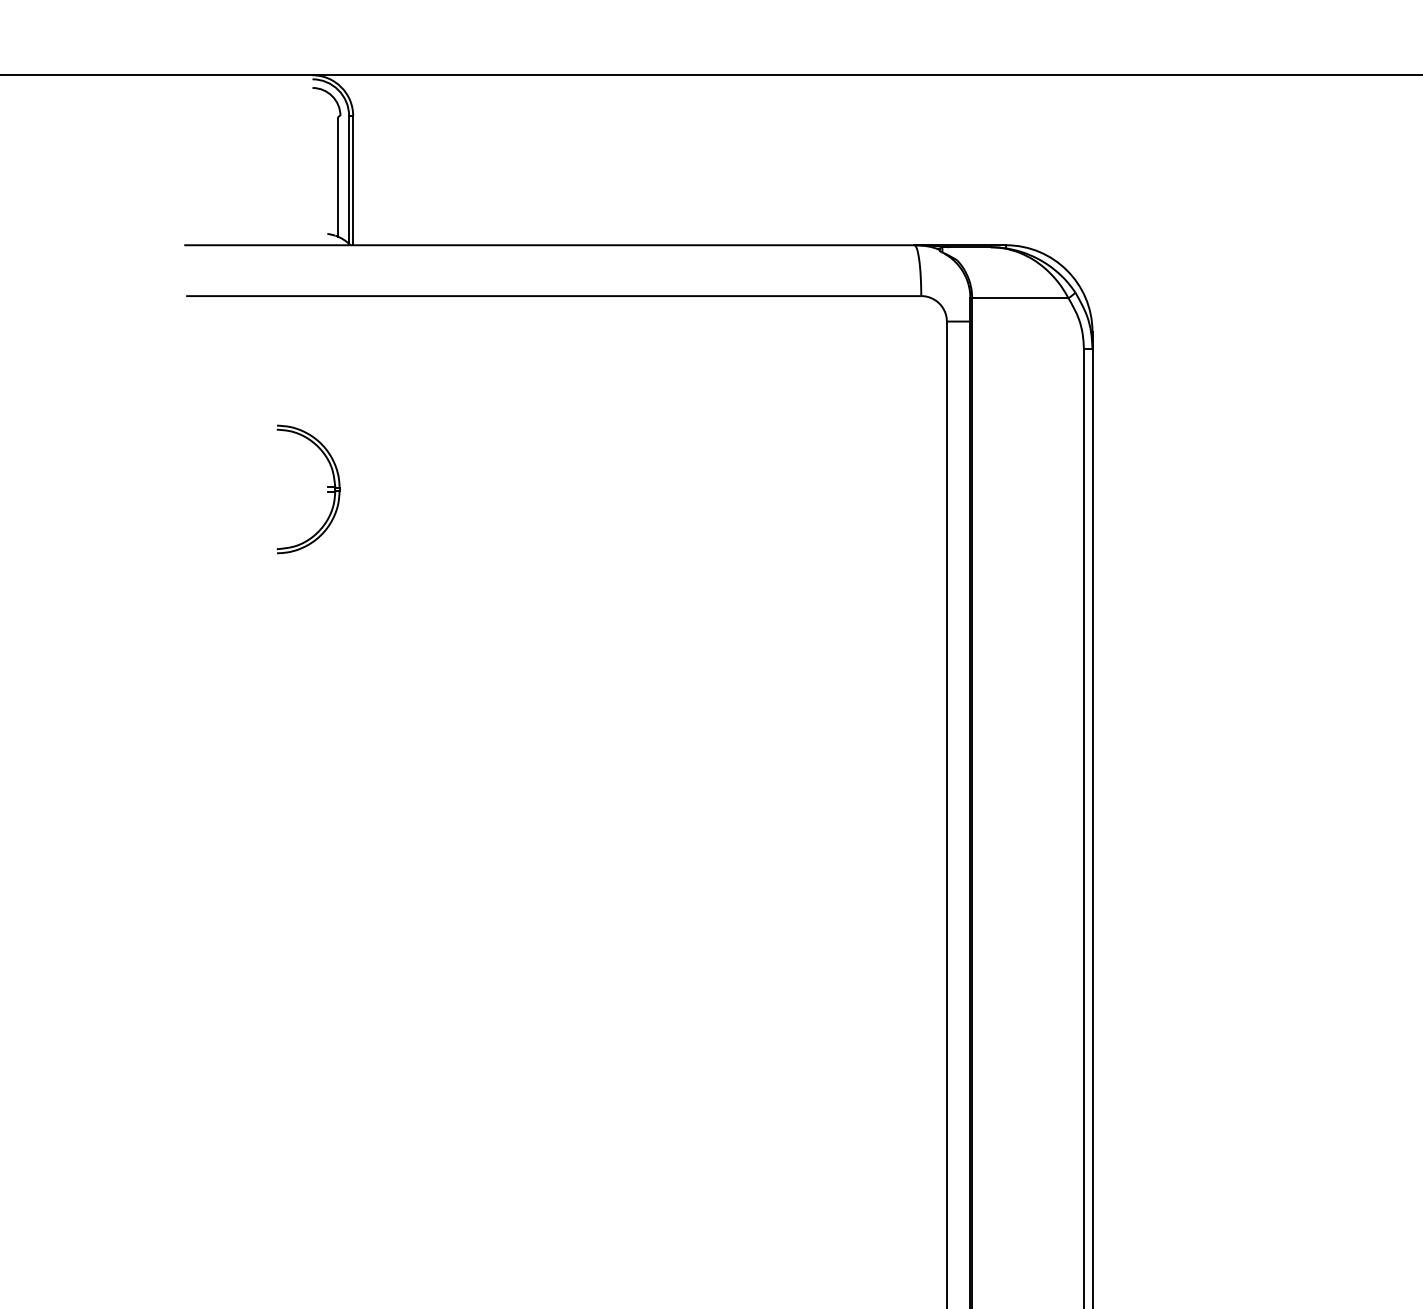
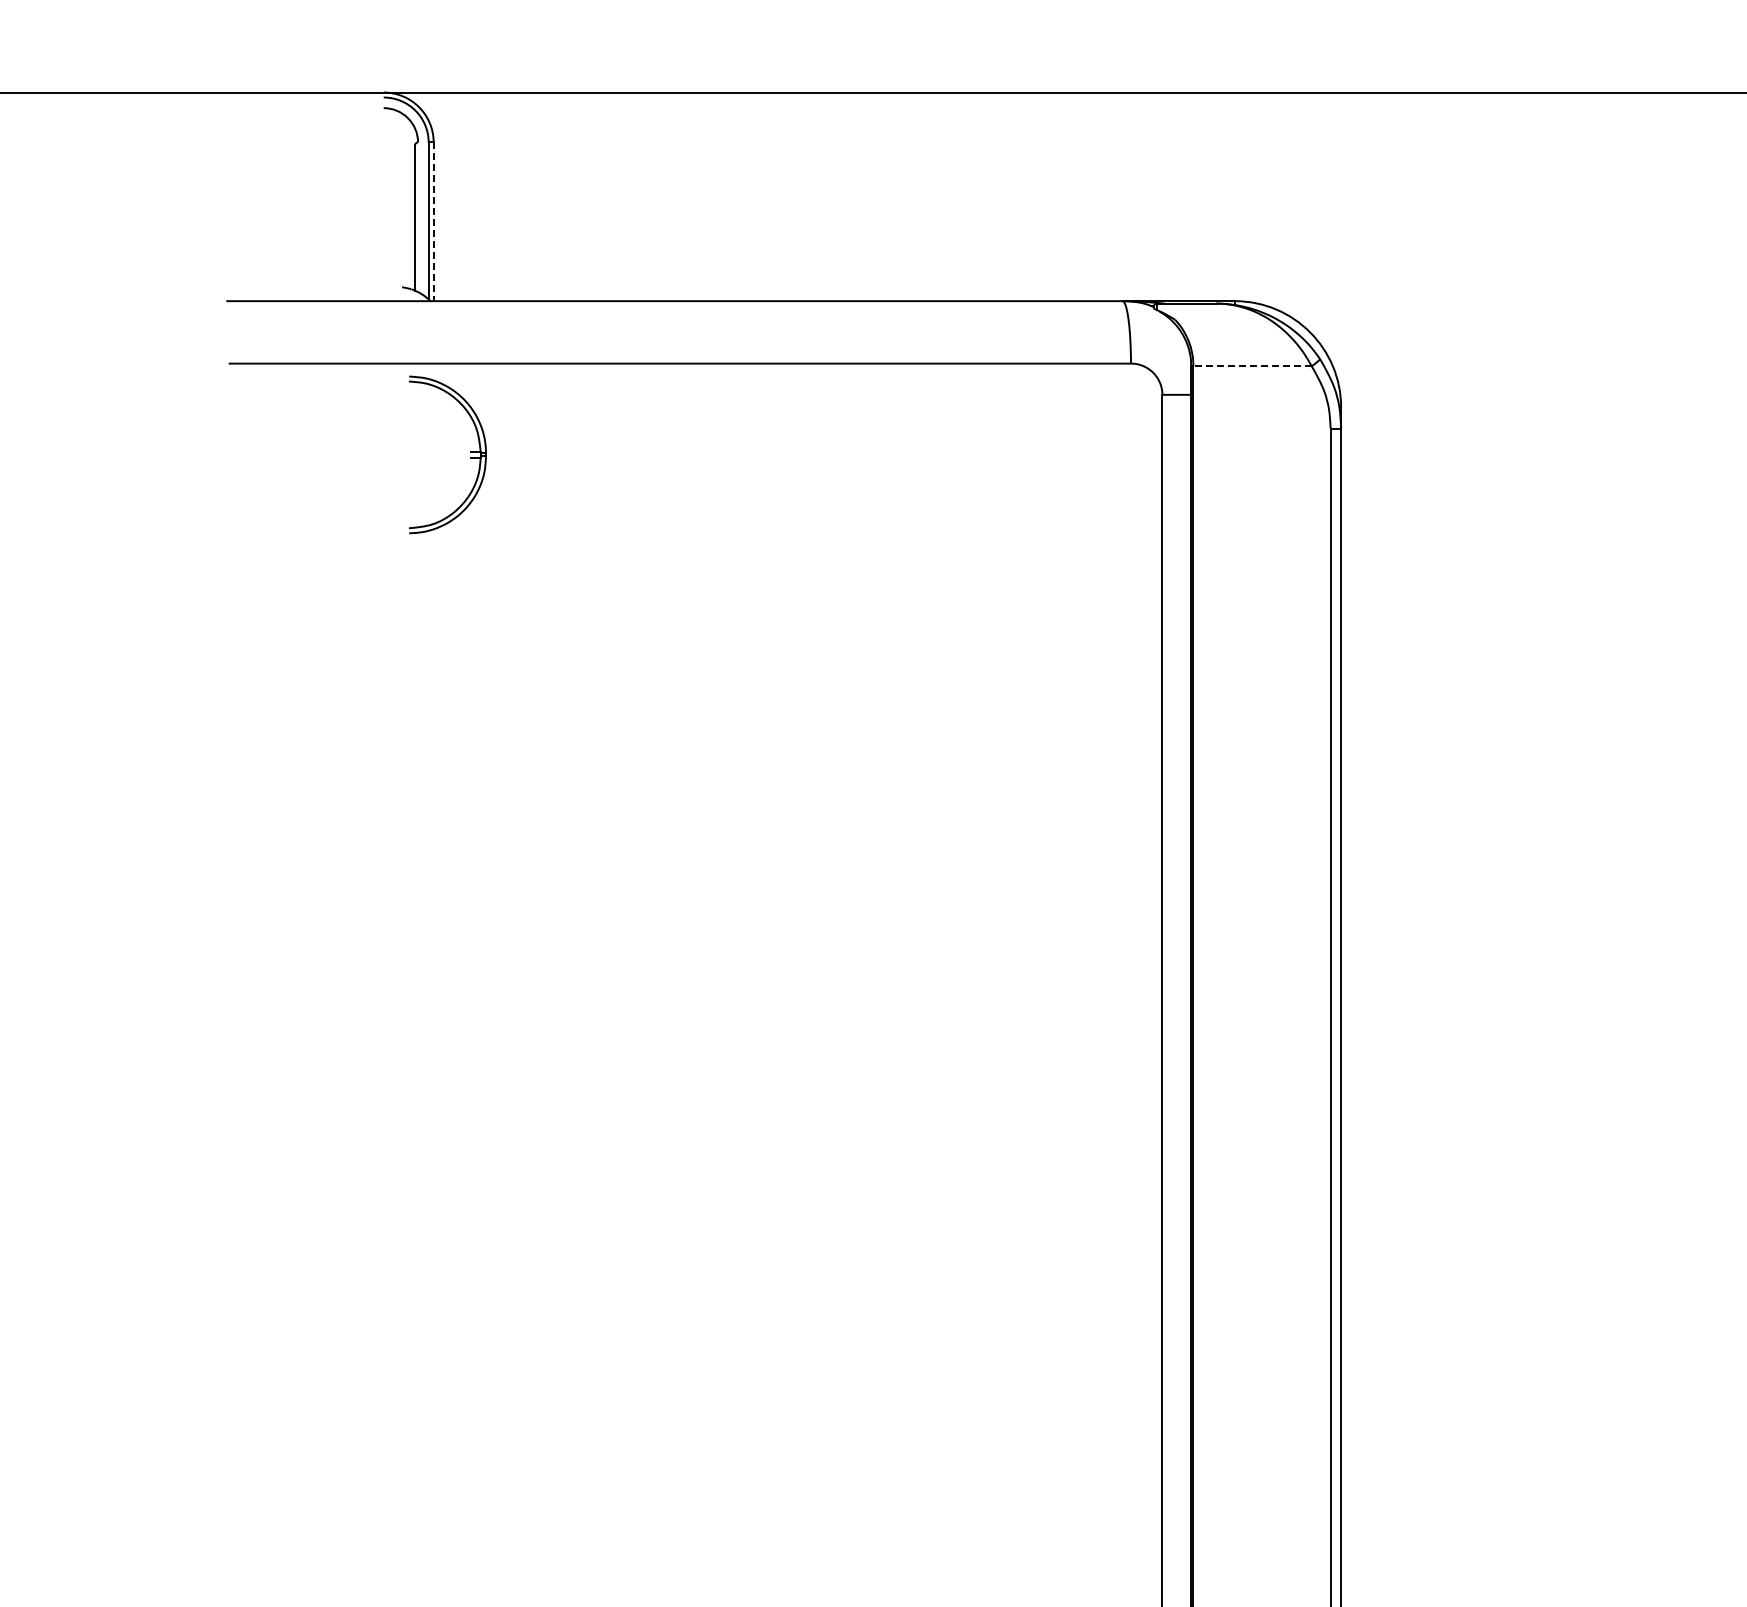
line: (353, 181) -> (433, 222), solid -> dashed
line: (1020, 298) -> (1252, 366), solid -> dashed
part: (326, 487) -> (470, 452), moved

